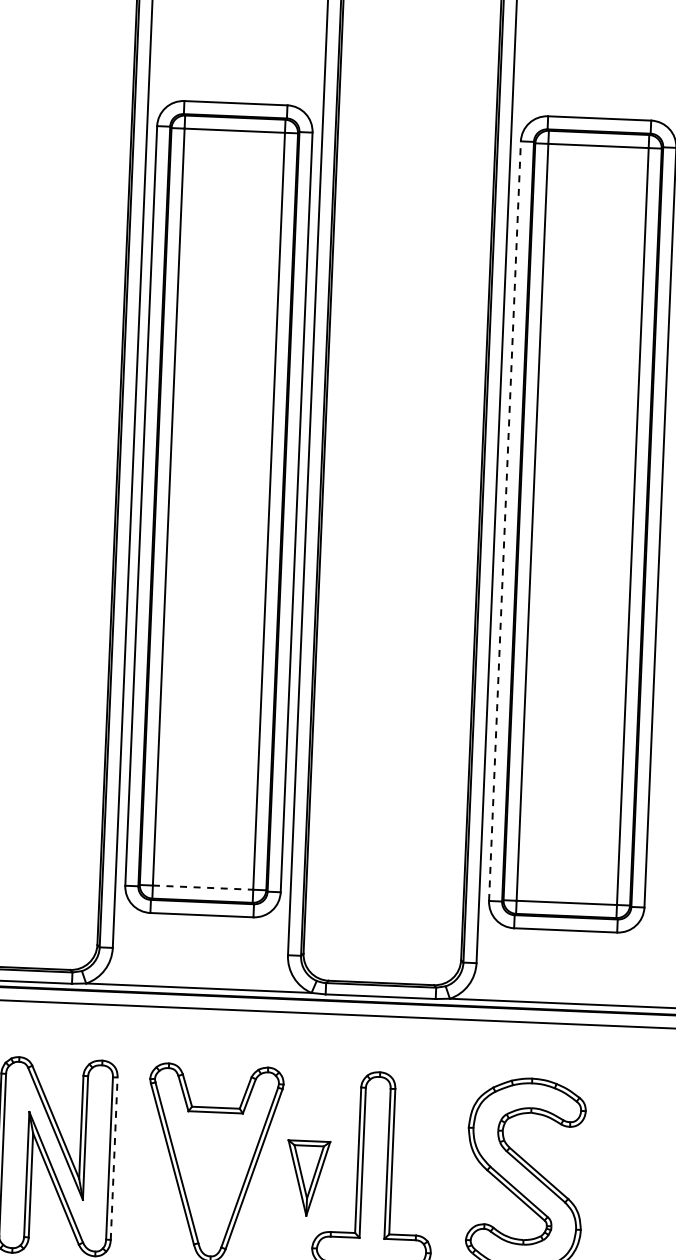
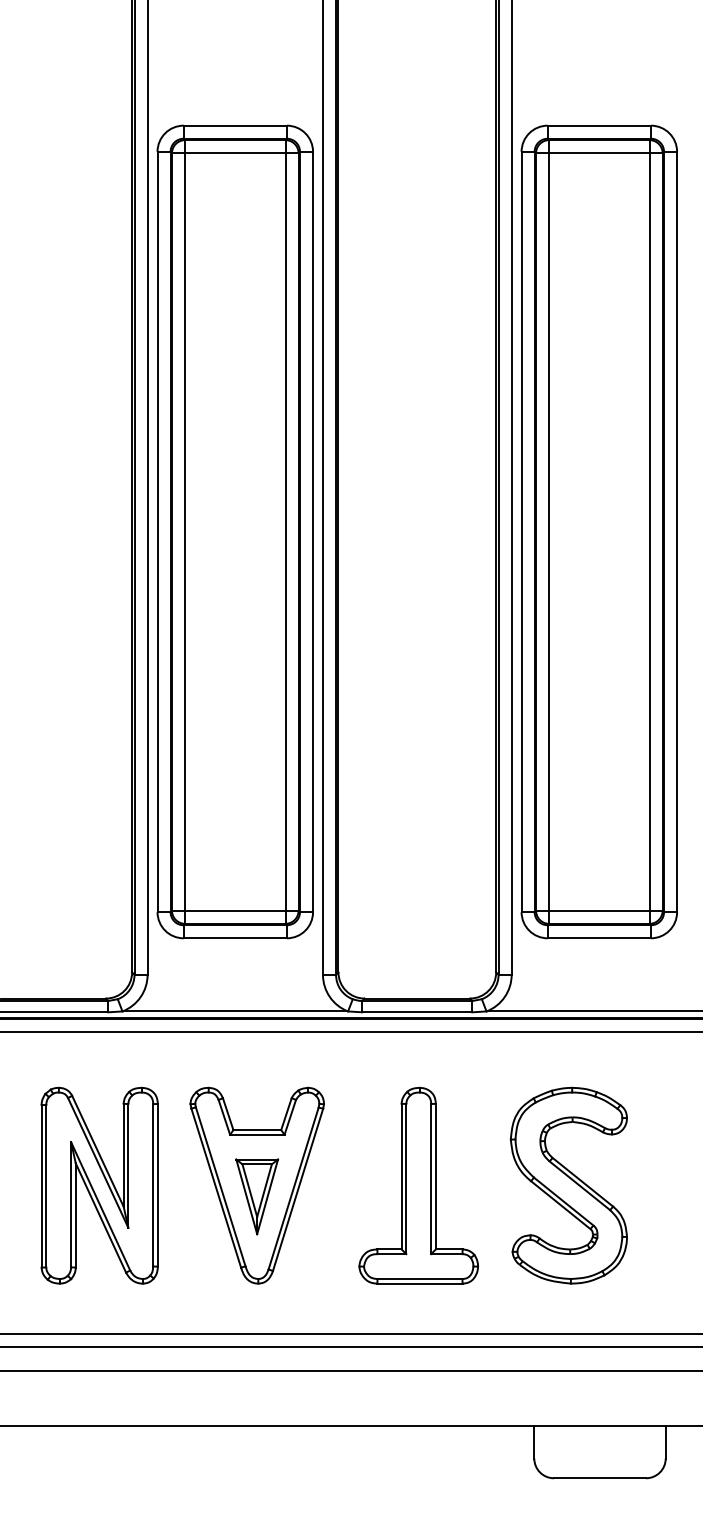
line: (504, 520) -> (521, 531), dashed -> solid
line: (203, 887) -> (235, 910), dashed -> solid
line: (113, 1157) -> (157, 1184), dashed -> solid
part: (308, 1178) -> (257, 1196), moved

